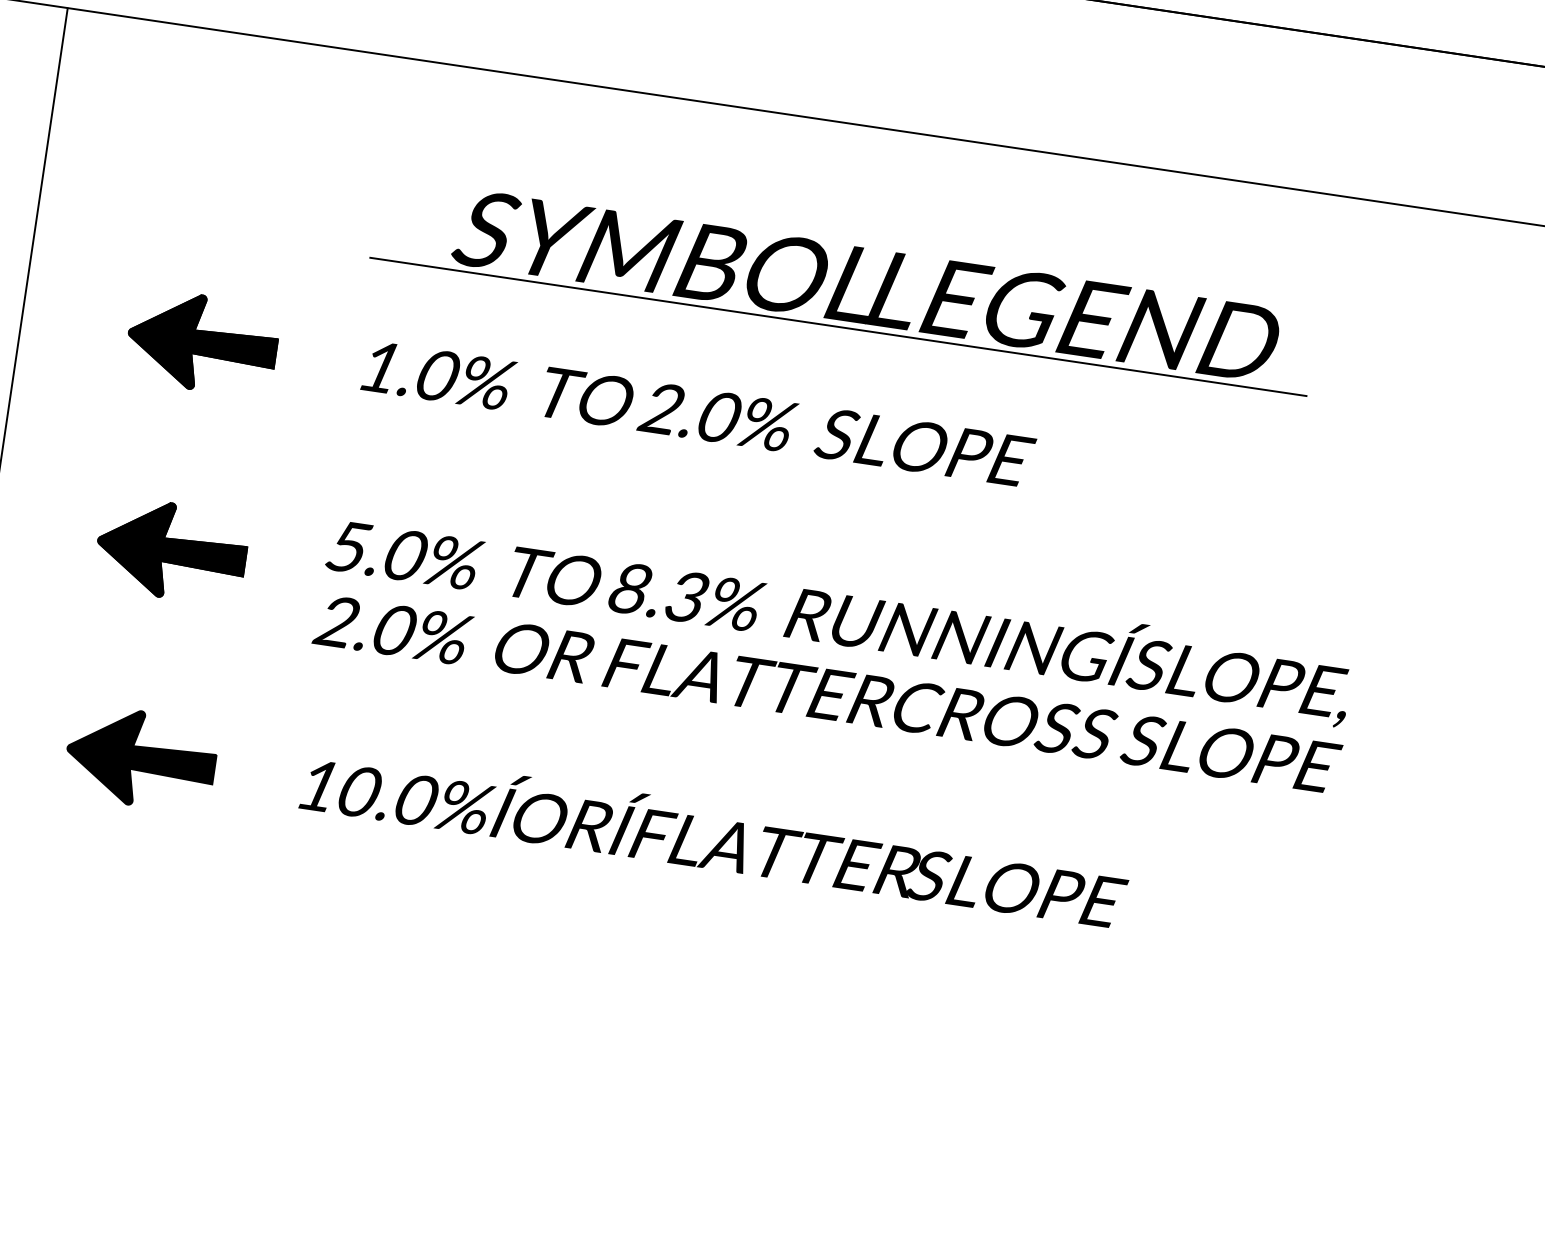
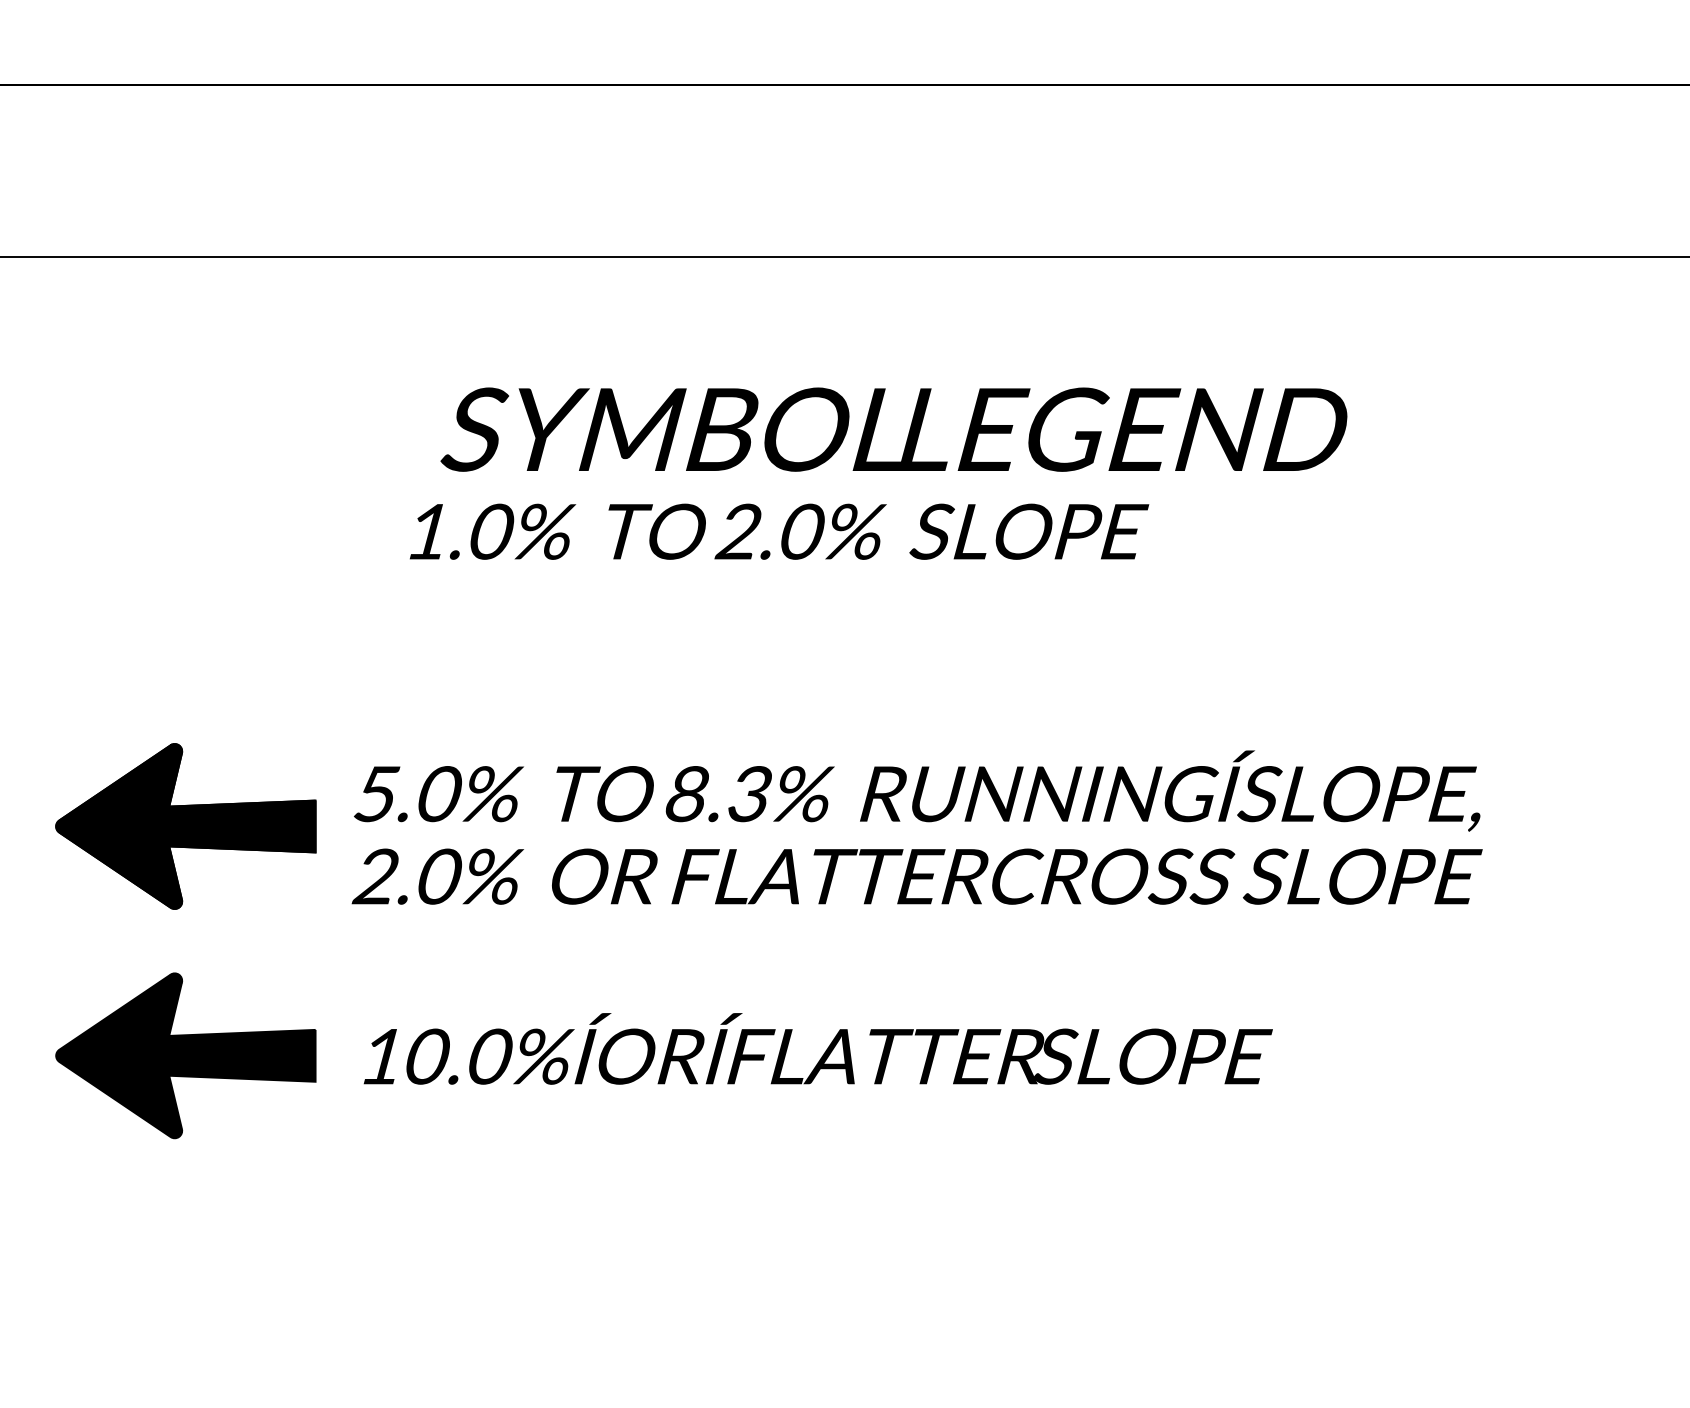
line: (837, 327) -> (869, 478), removed
part: (202, 342) -> (186, 596), removed
text: (698, 414) -> (779, 531), moved
part: (172, 551) -> (186, 826), size x1.6
part: (141, 758) -> (186, 1055), size x1.6

